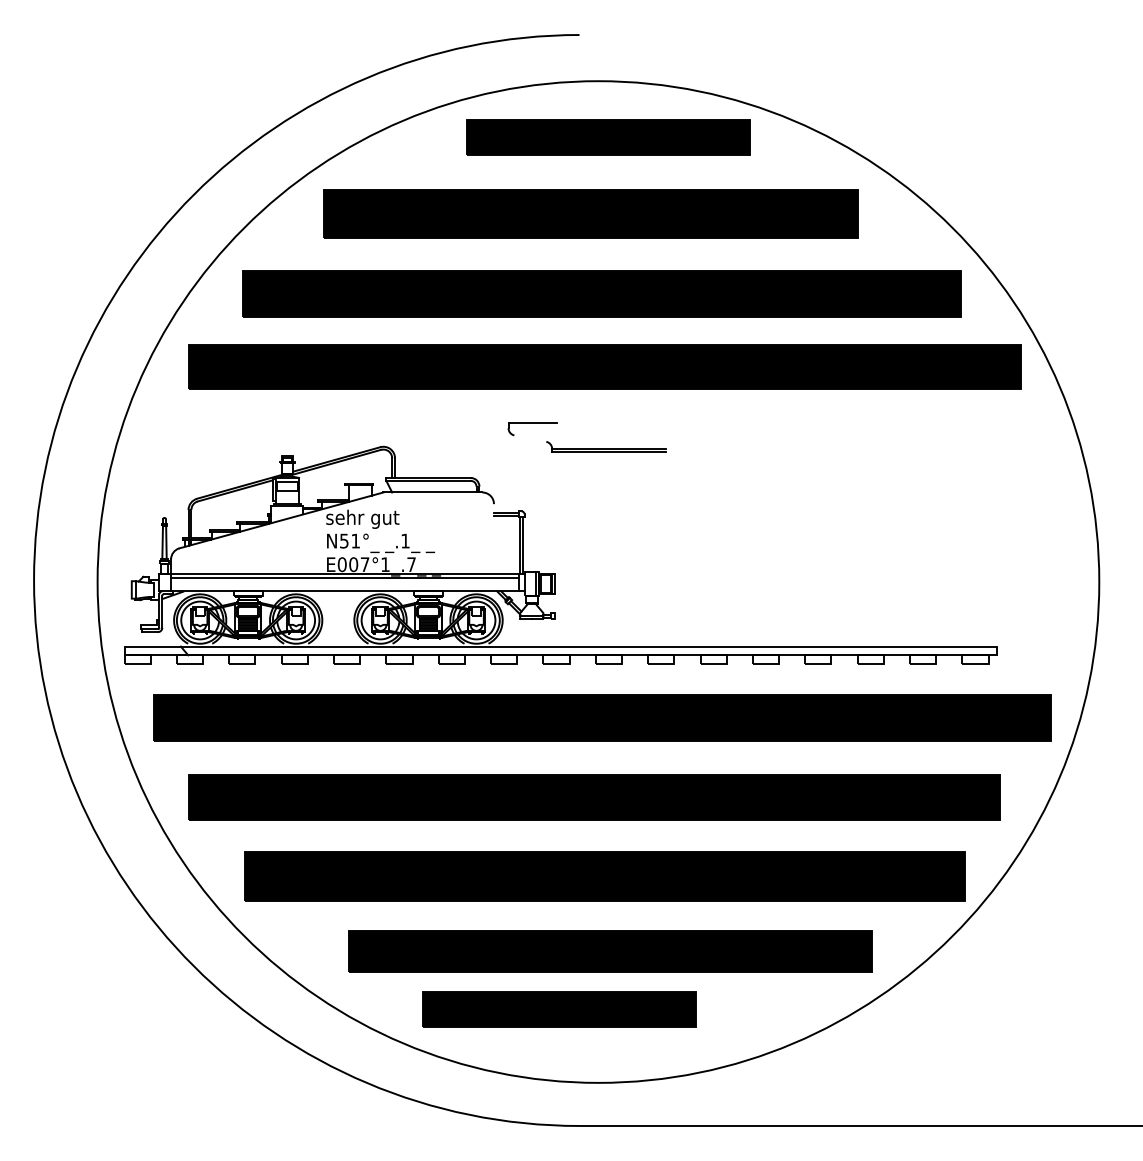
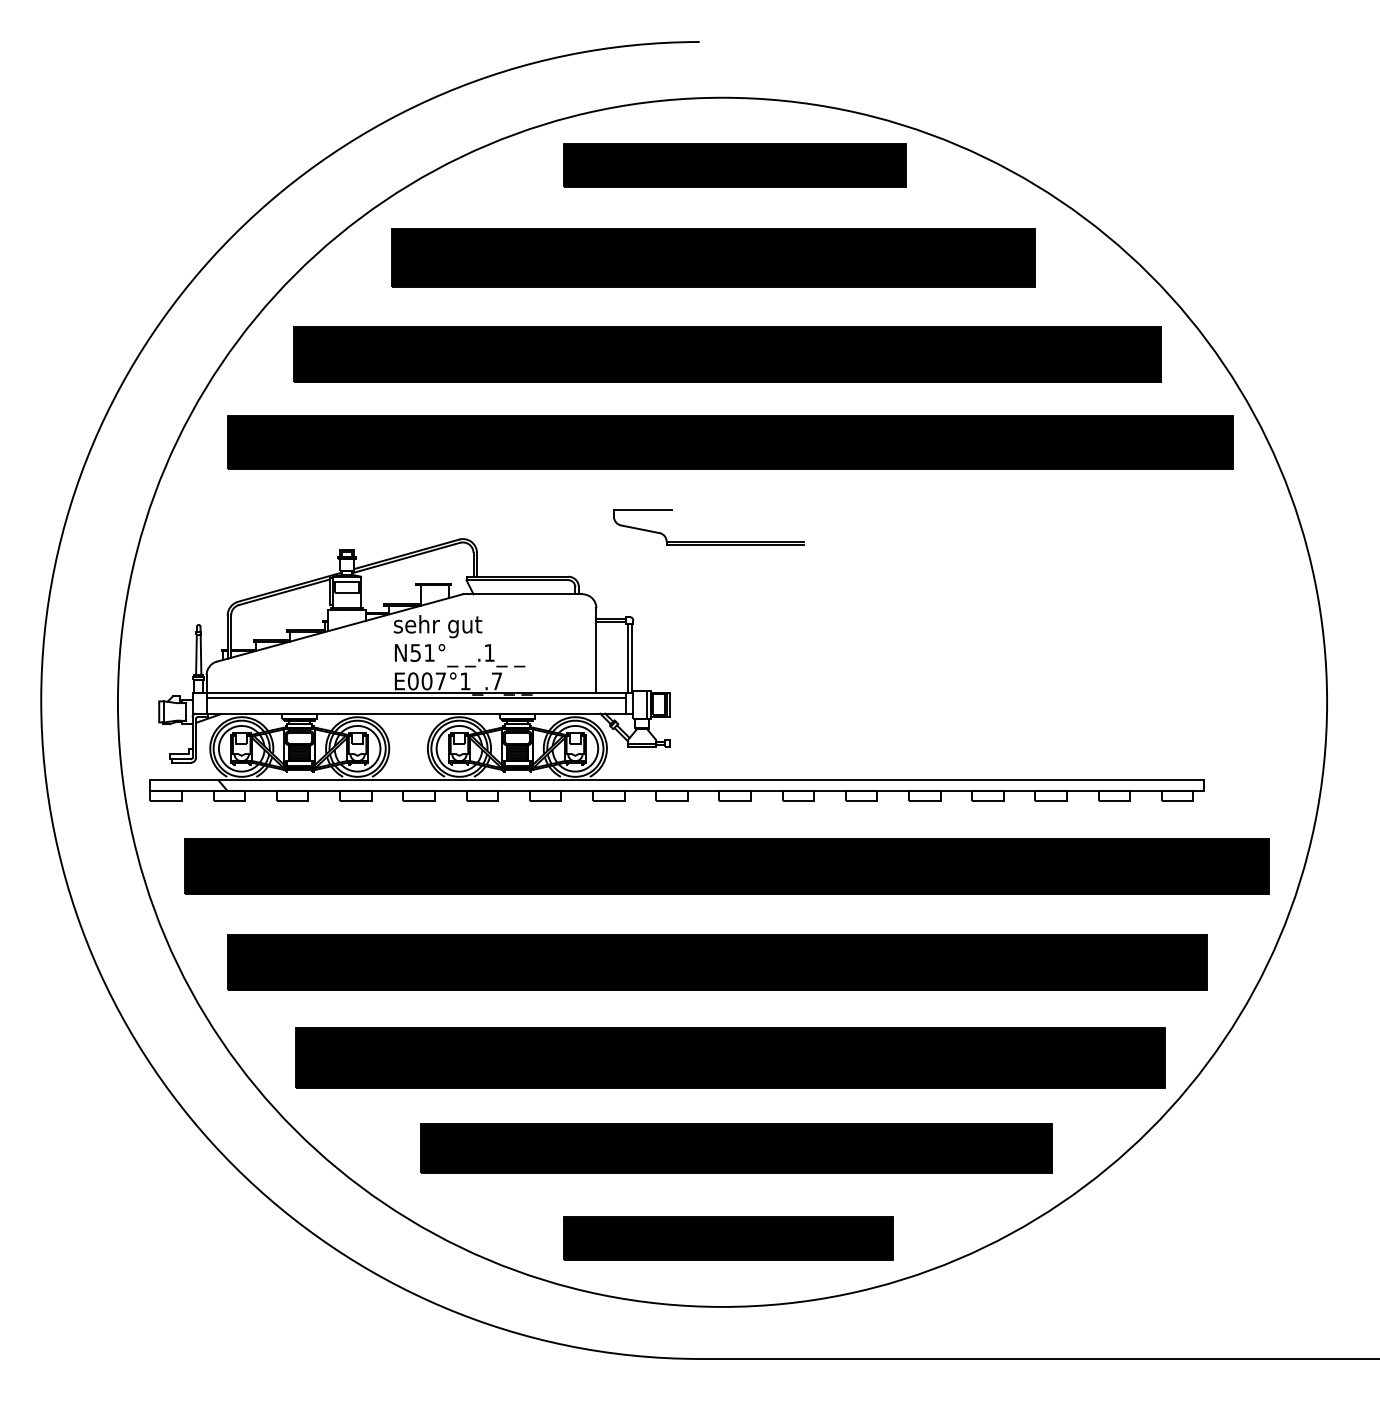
line: (530, 438) -> (640, 529), added
line: (494, 539) -> (596, 650), added
part: (559, 1009) -> (728, 1238), moved

